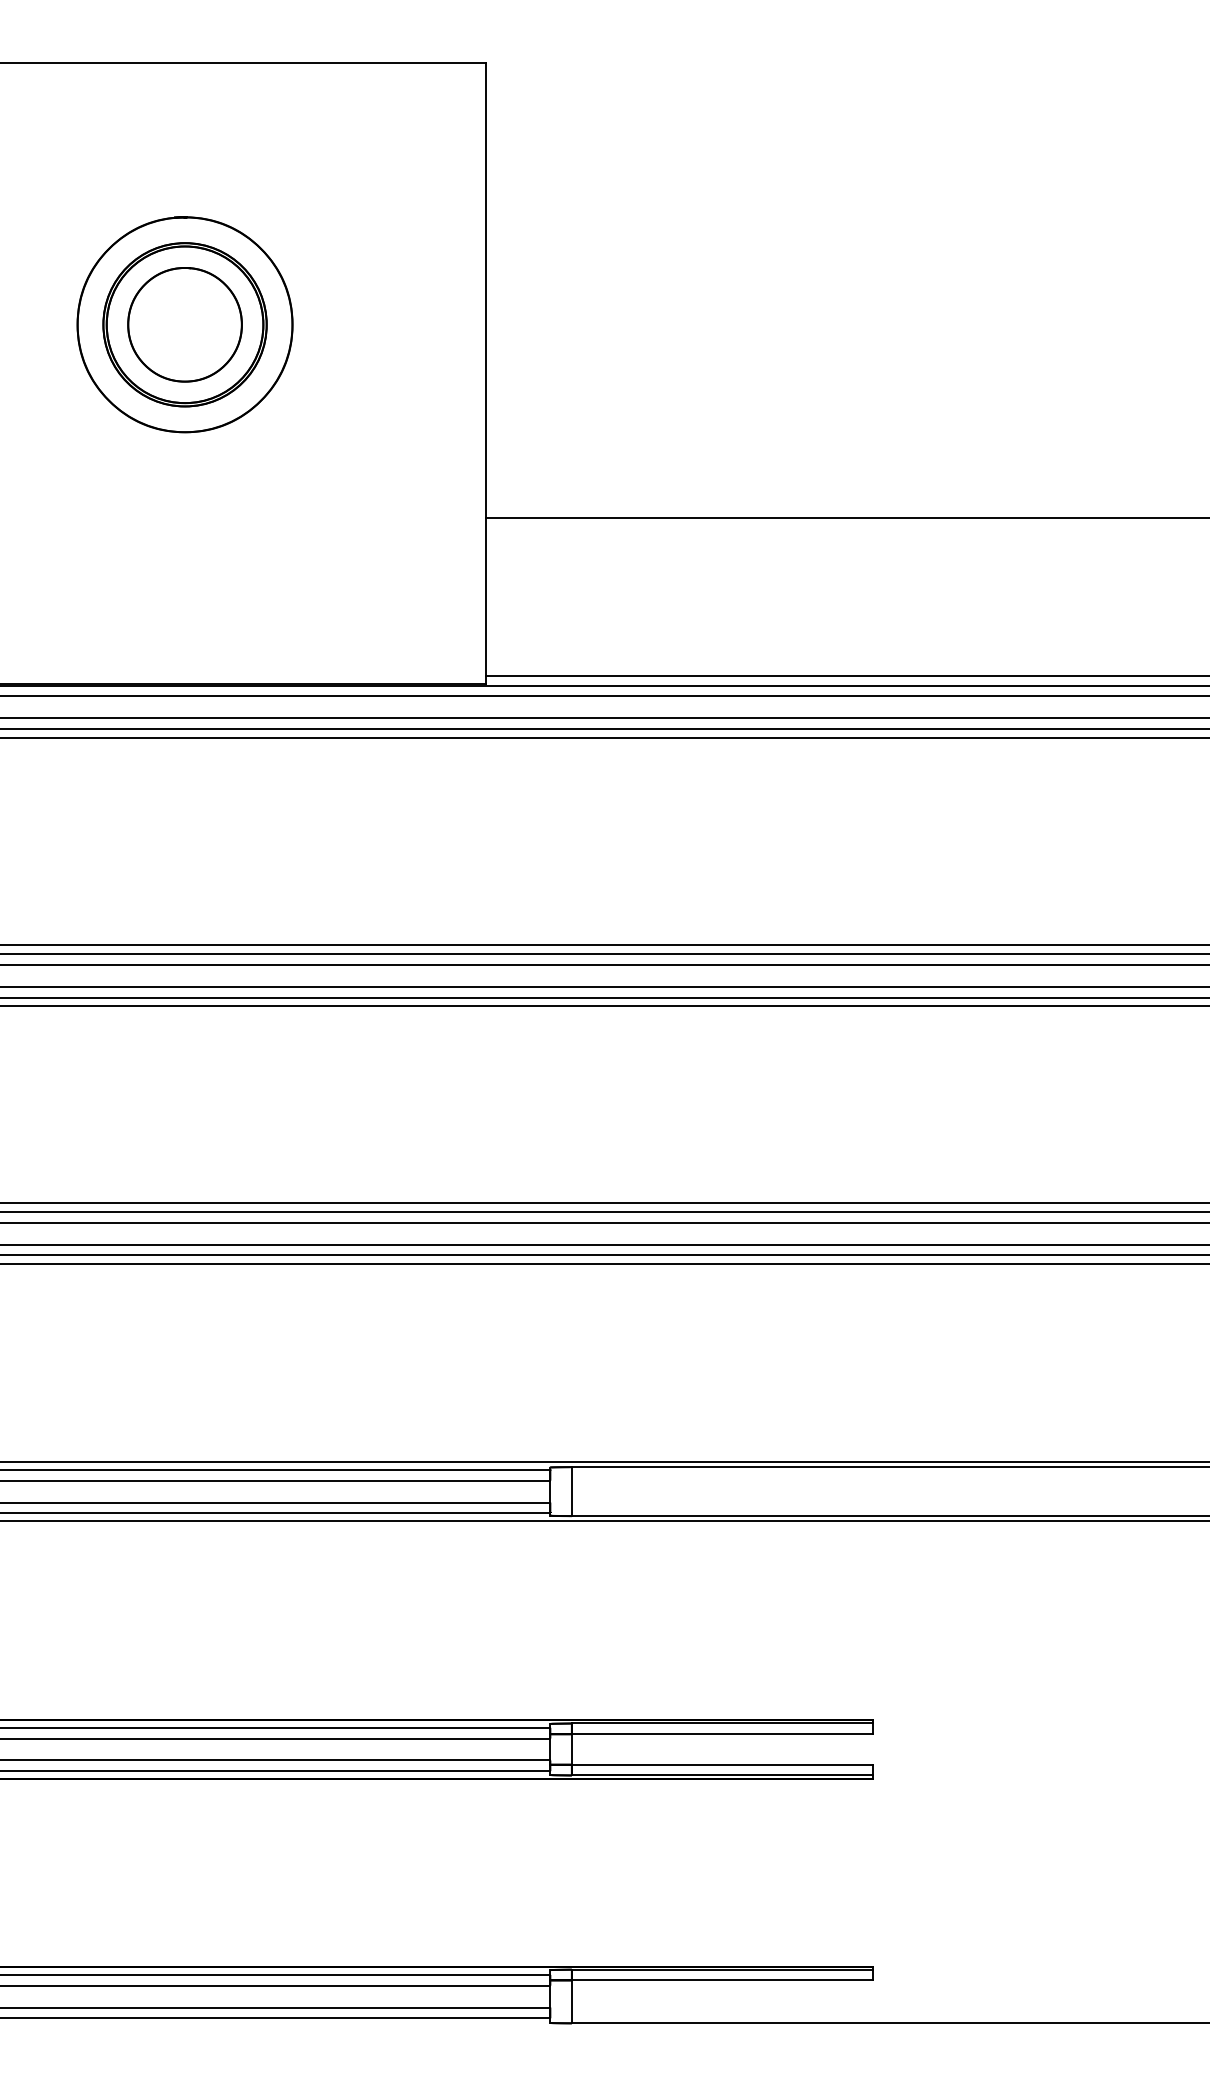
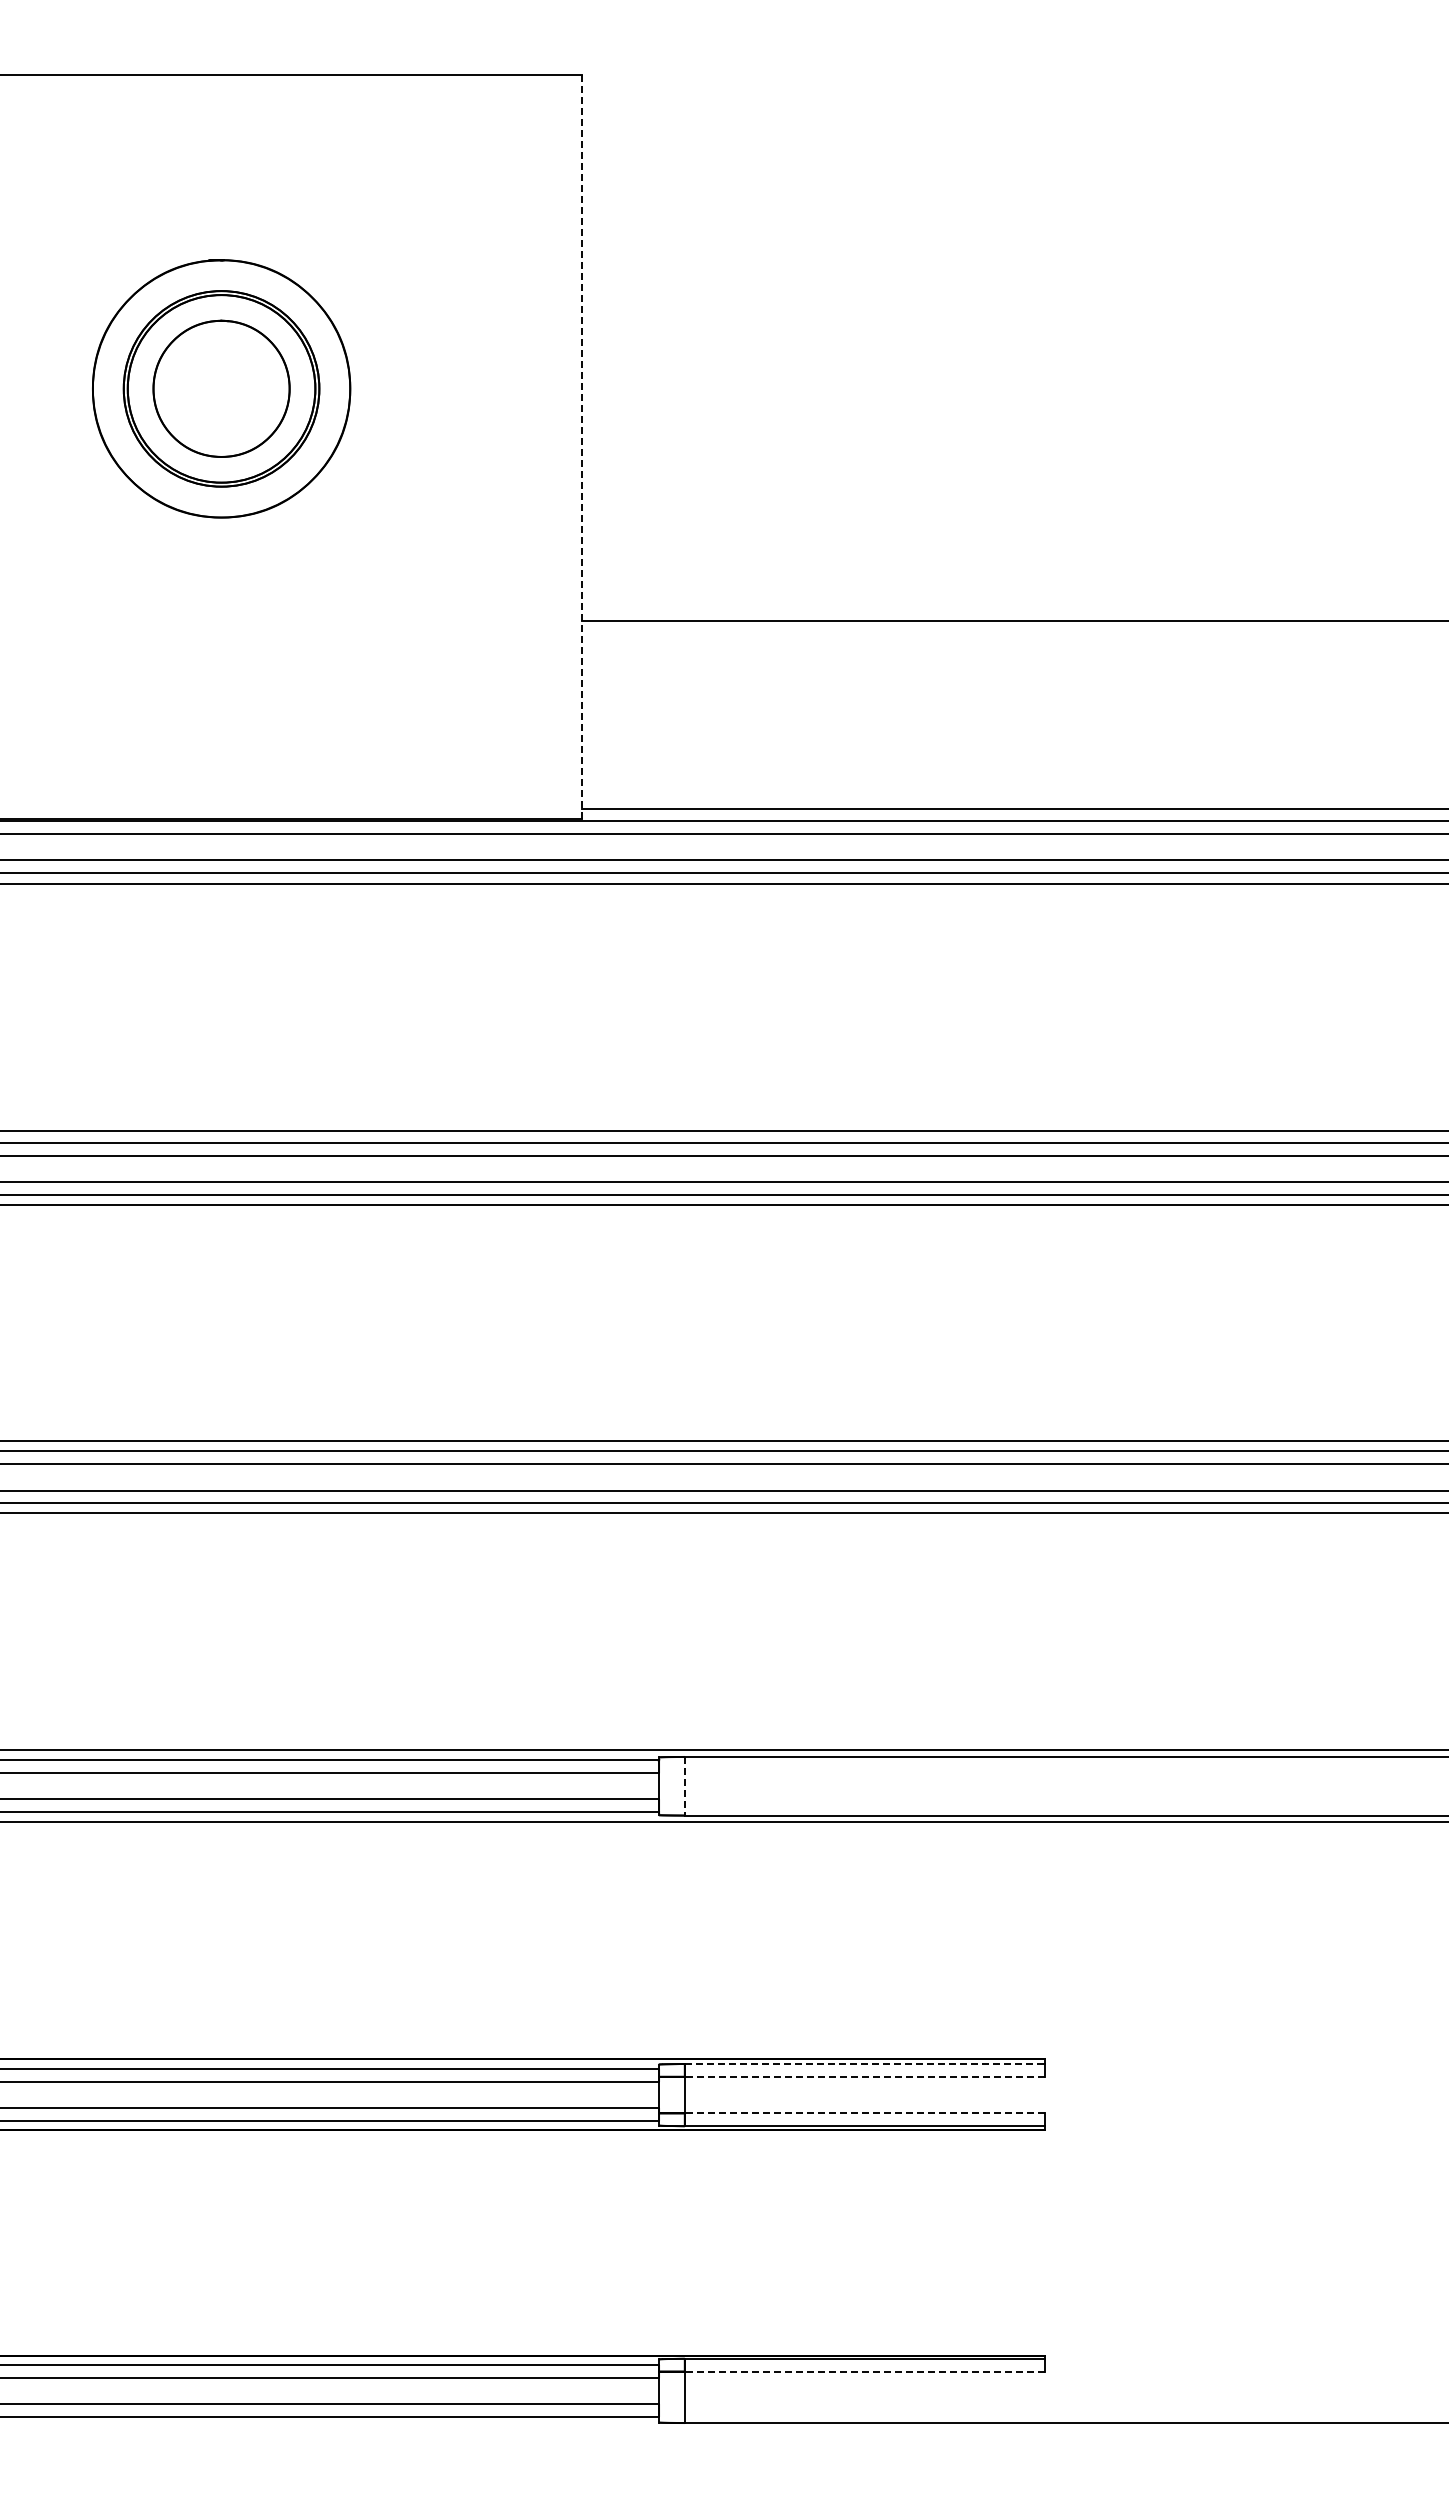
line: (485, 372) -> (581, 446), solid -> dashed
line: (571, 1491) -> (684, 1786), solid -> dashed
line: (722, 1723) -> (865, 2063), solid -> dashed
line: (721, 1733) -> (864, 2076), solid -> dashed
line: (721, 1764) -> (864, 2113), solid -> dashed
line: (721, 1980) -> (864, 2371), solid -> dashed

